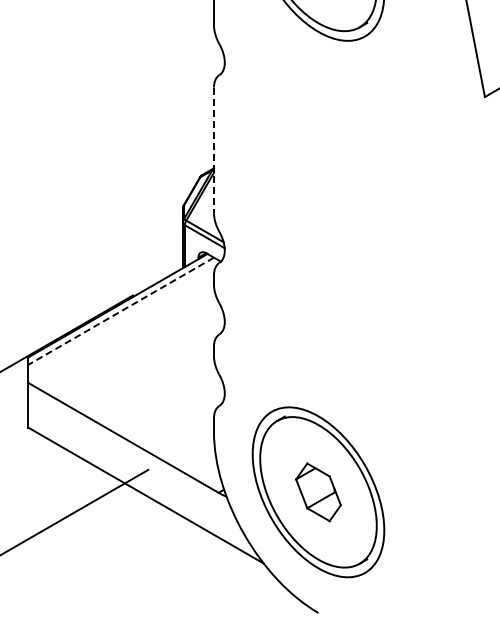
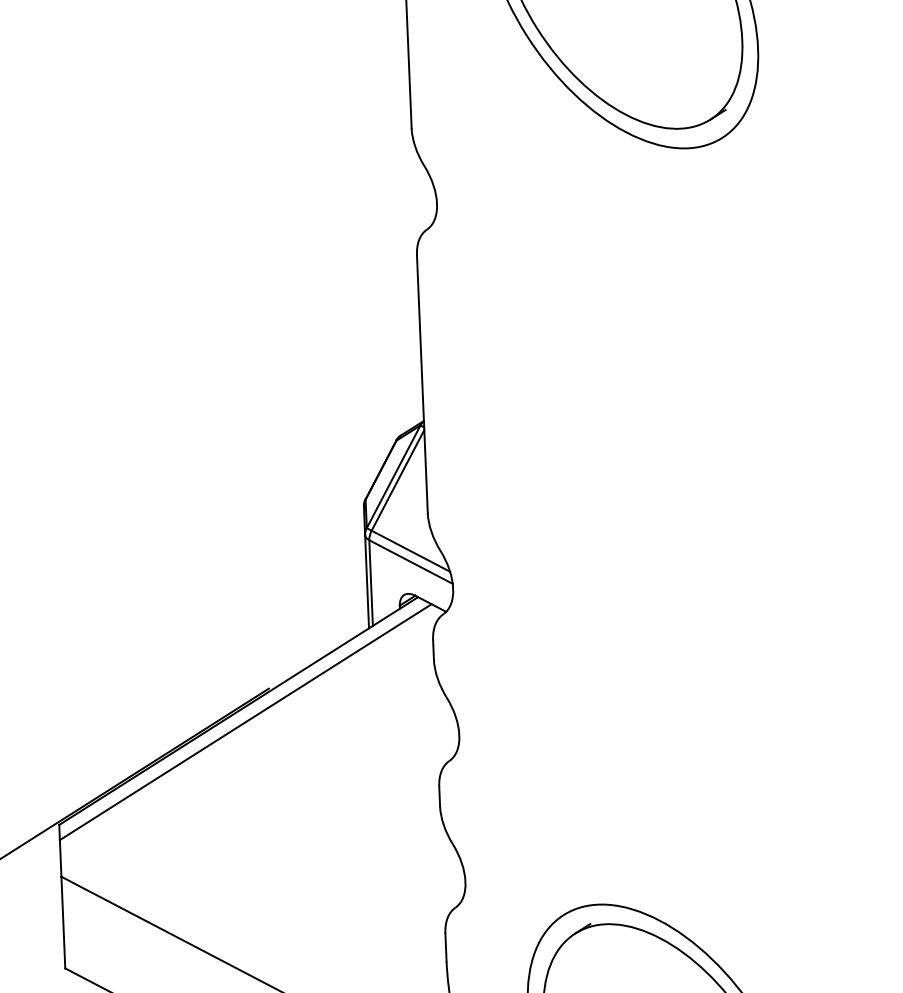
line: (213, 150) -> (421, 384), dashed -> solid
line: (120, 311) -> (244, 722), dashed -> solid

